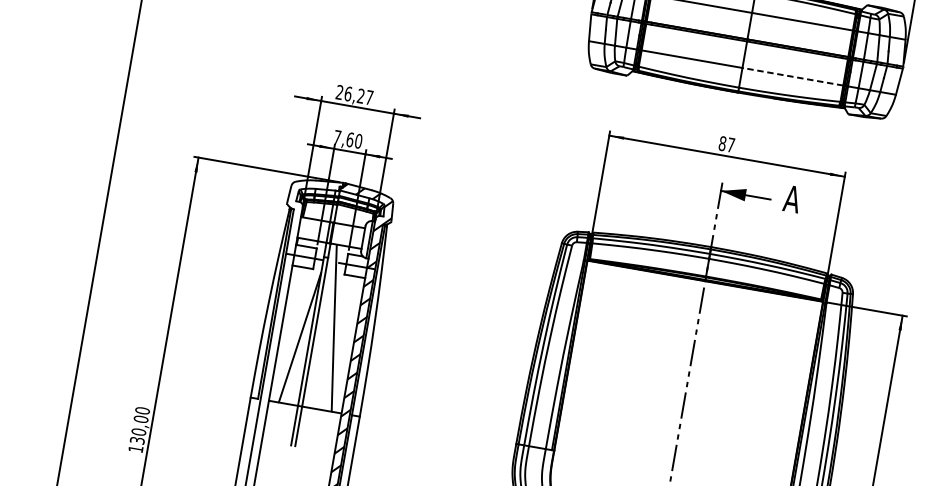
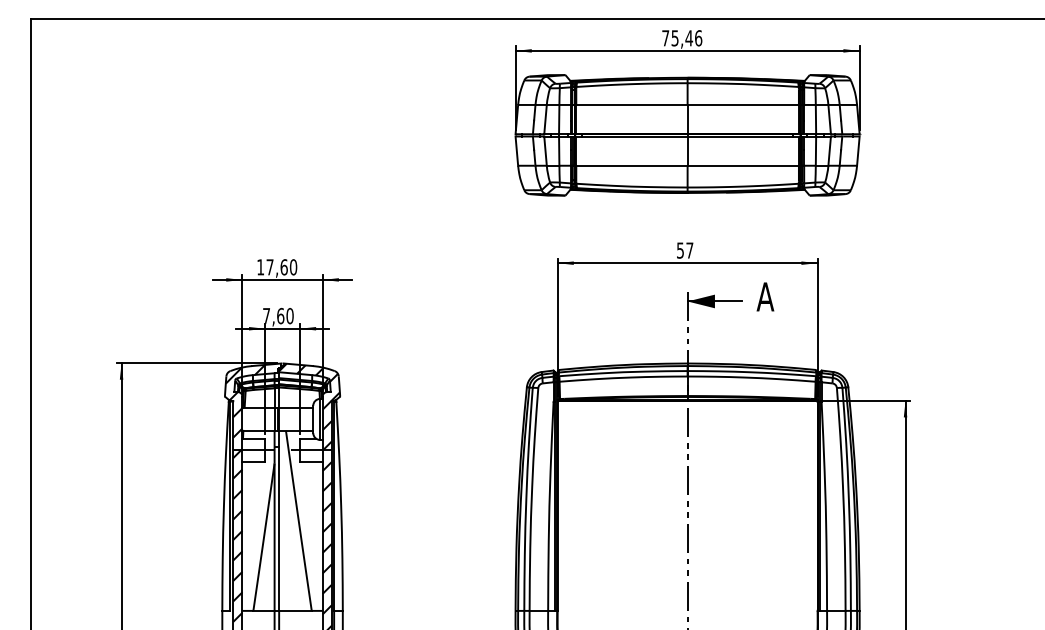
line: (793, 76) -> (743, 165), dashed -> solid
text: (354, 95) -> (277, 267), 26,27 -> 17,60
text: (722, 143) -> (680, 250), 87 -> 57
hatch: (296, 295) -> (252, 492), added

